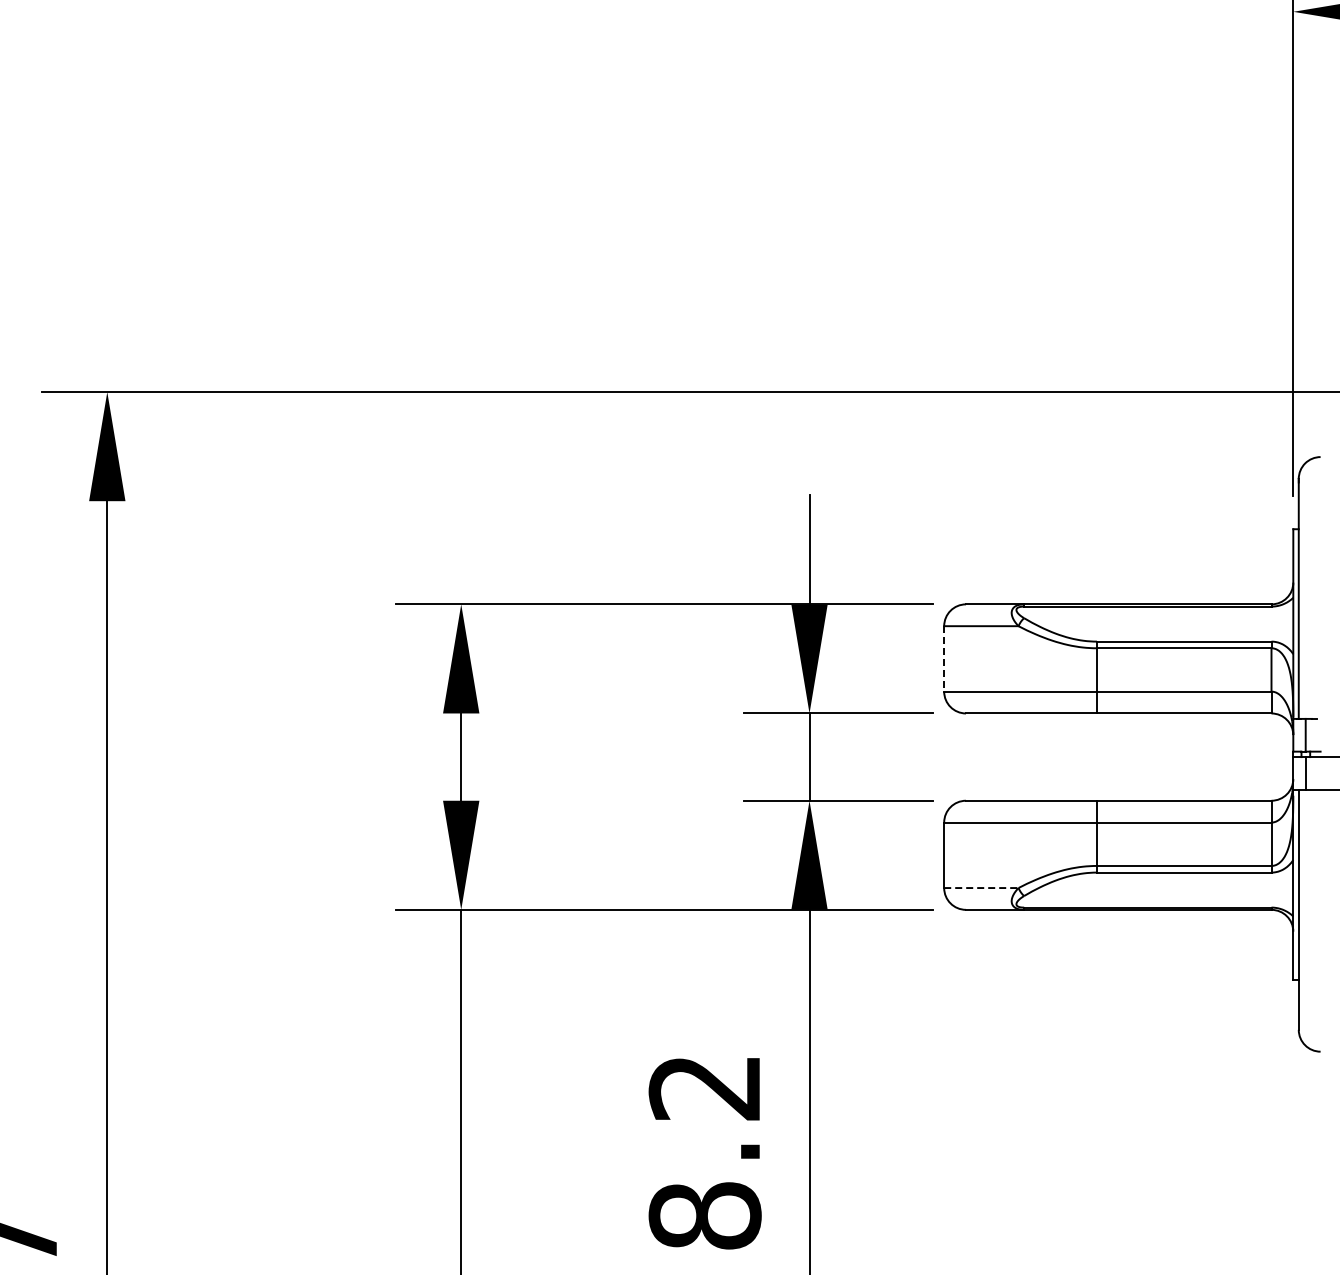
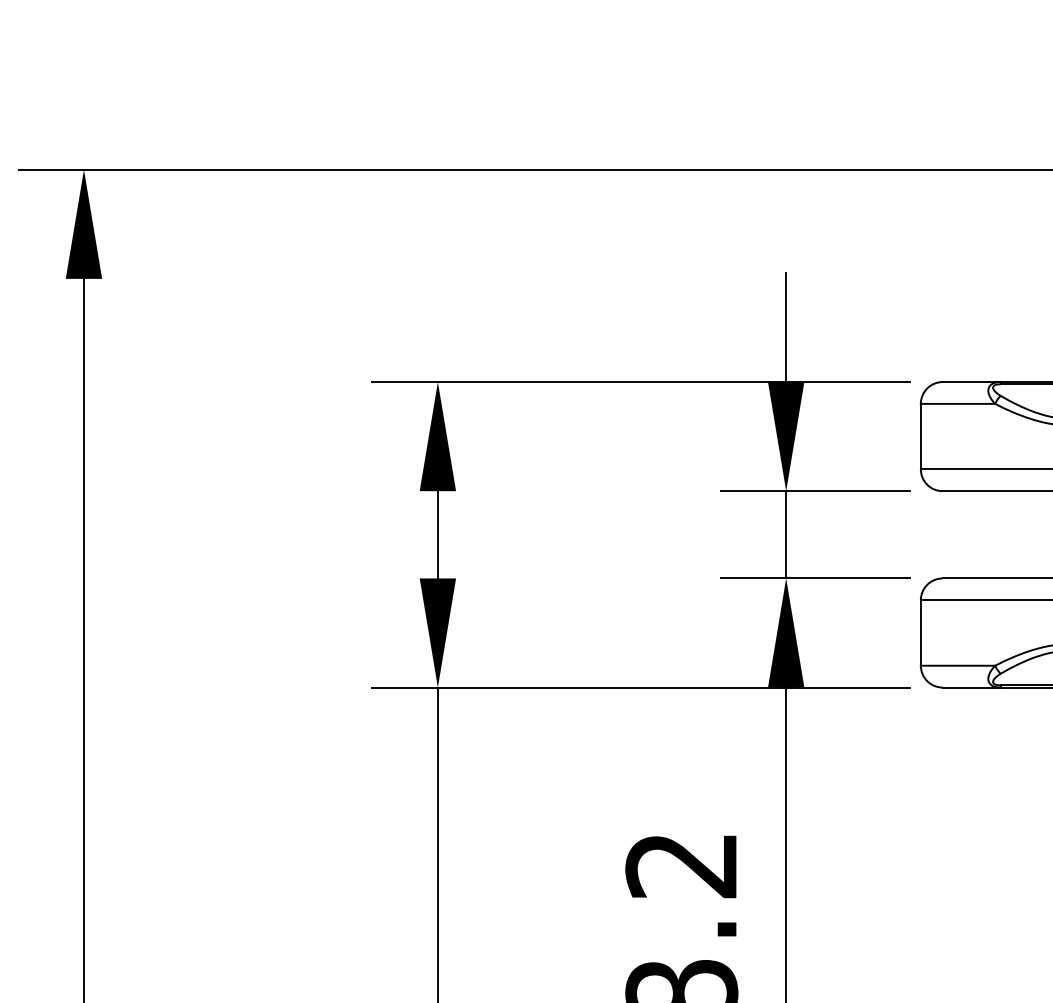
line: (944, 658) -> (921, 436), dashed -> solid
line: (981, 888) -> (958, 666), dashed -> solid

